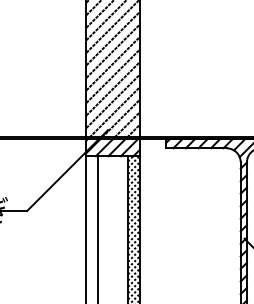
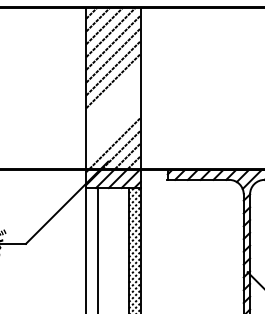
line: (112, 63) -> (113, 93), removed
line: (112, 76) -> (113, 106), removed
line: (112, 89) -> (113, 119), removed
line: (112, 101) -> (113, 132), removed

